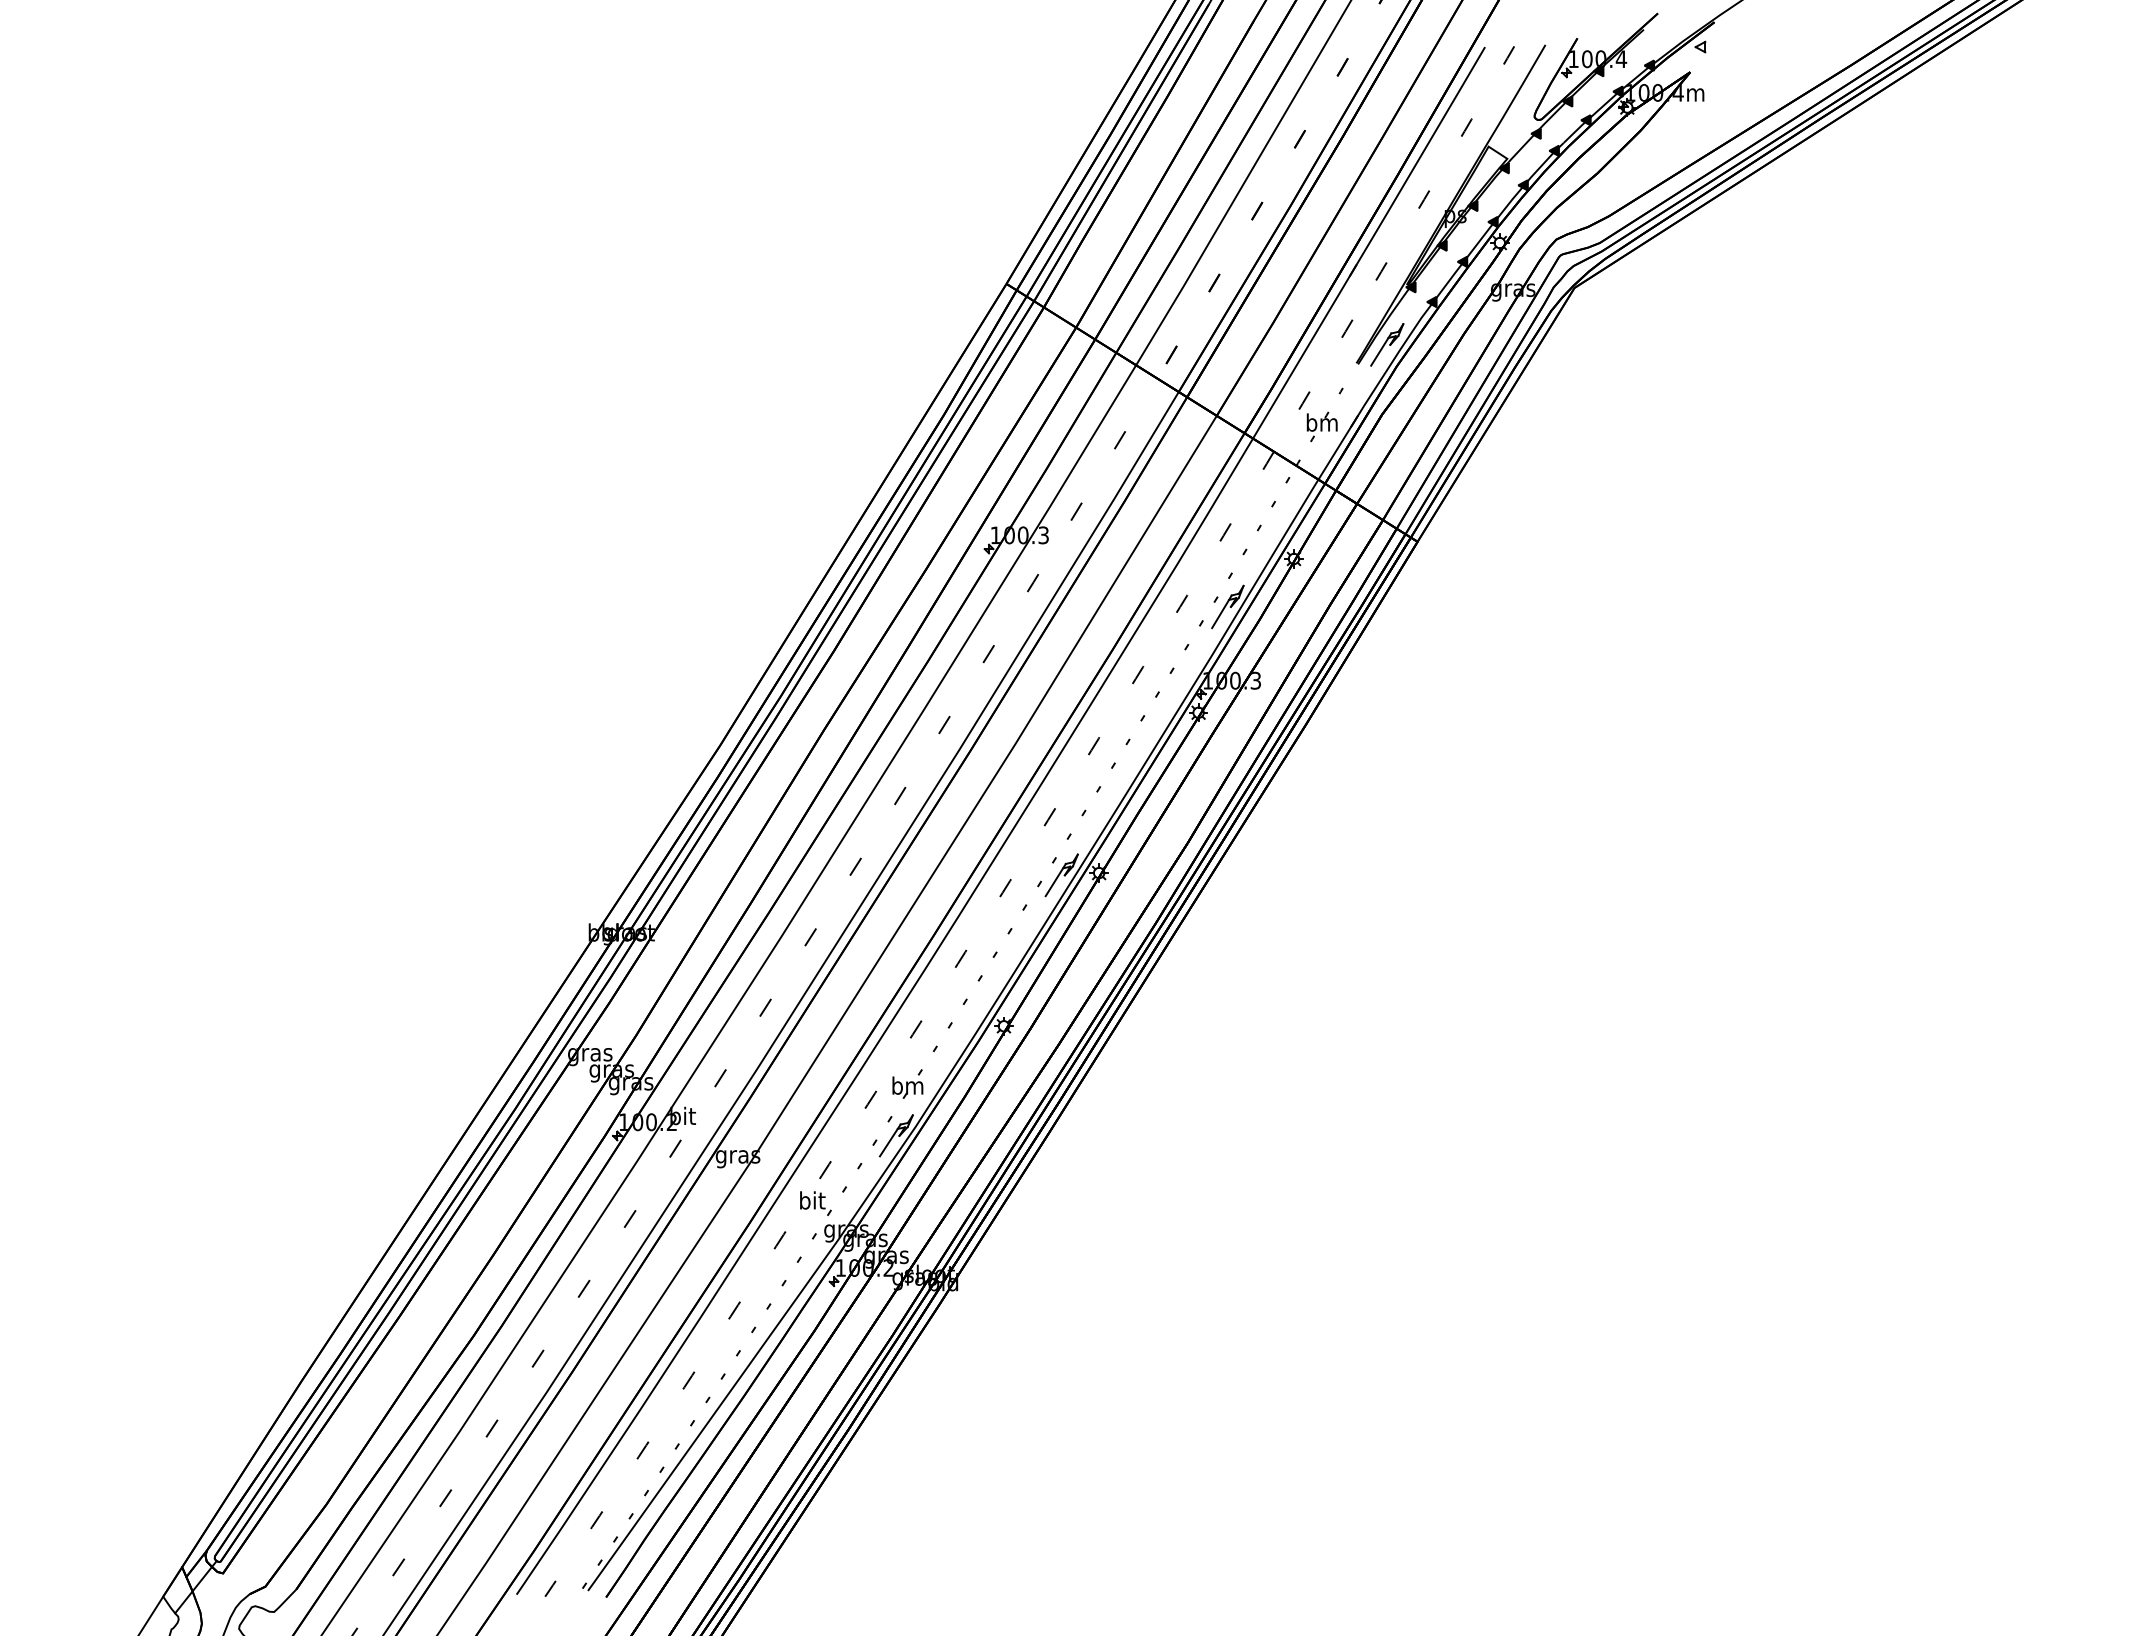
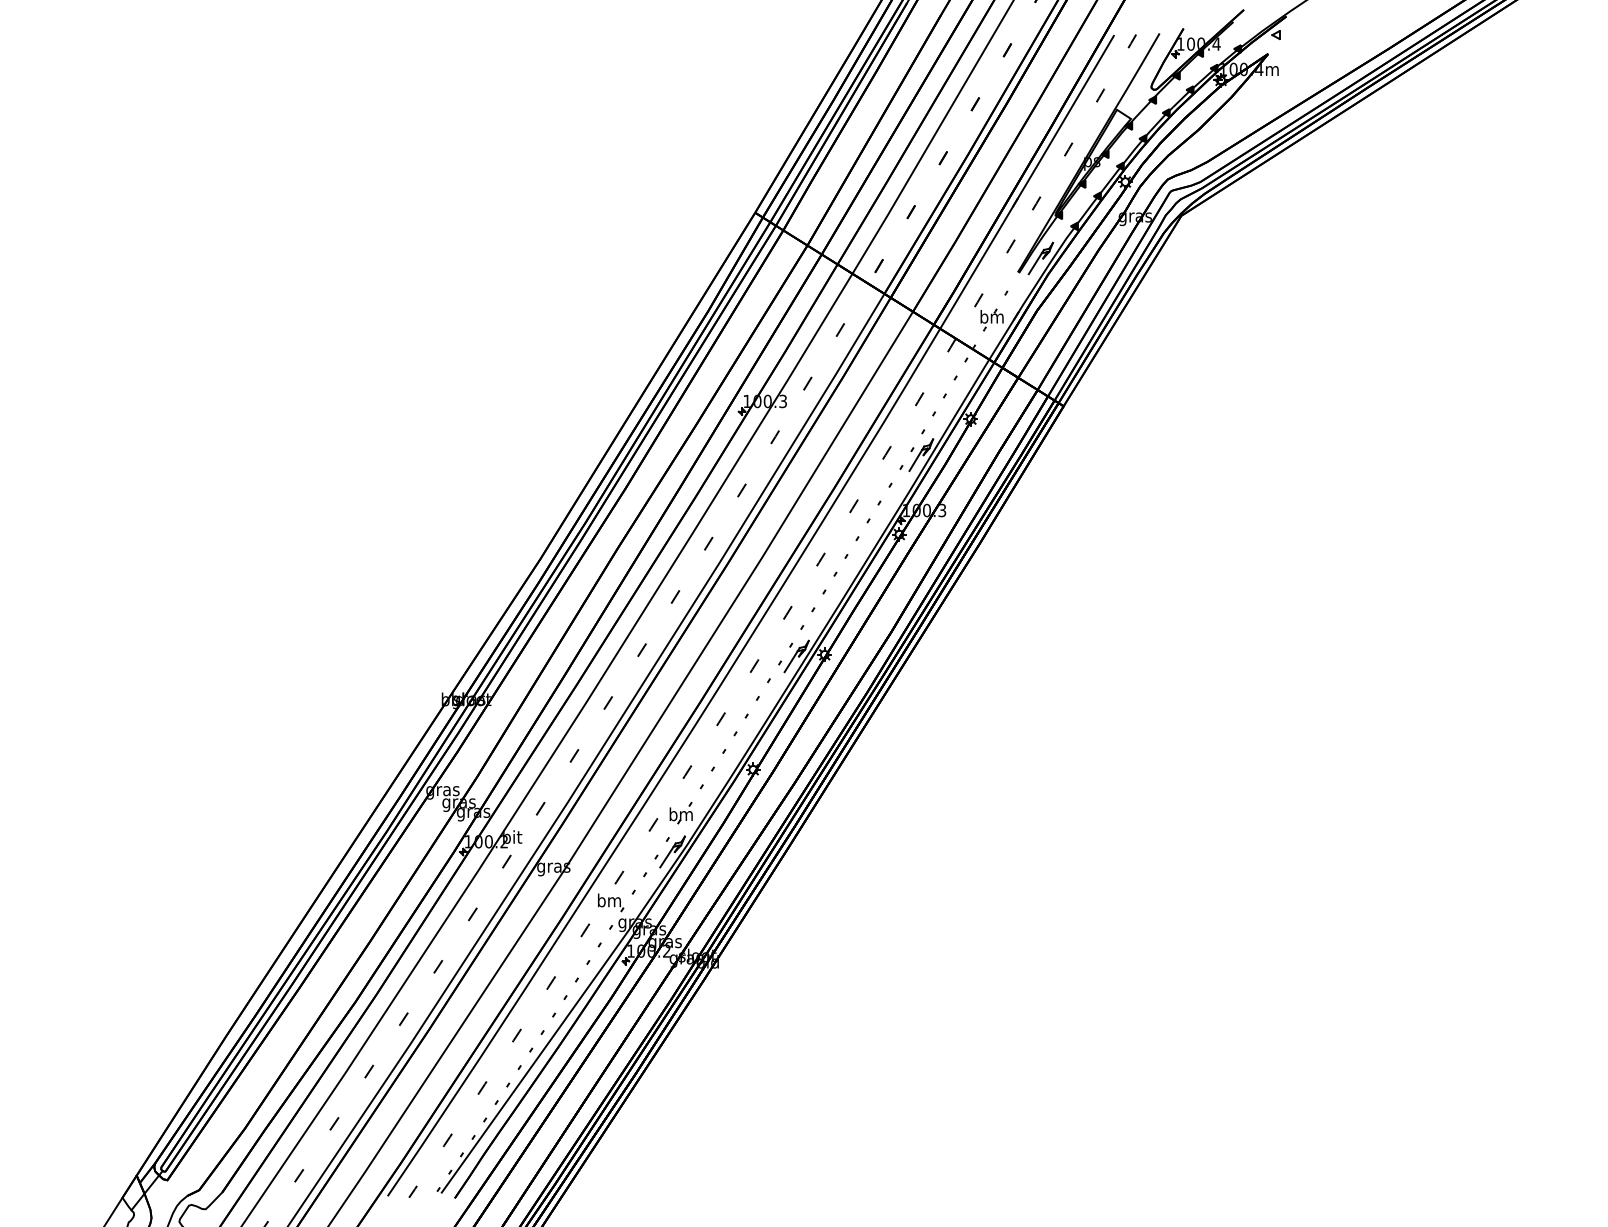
text: (811, 1200) -> (608, 900), bit -> bm

